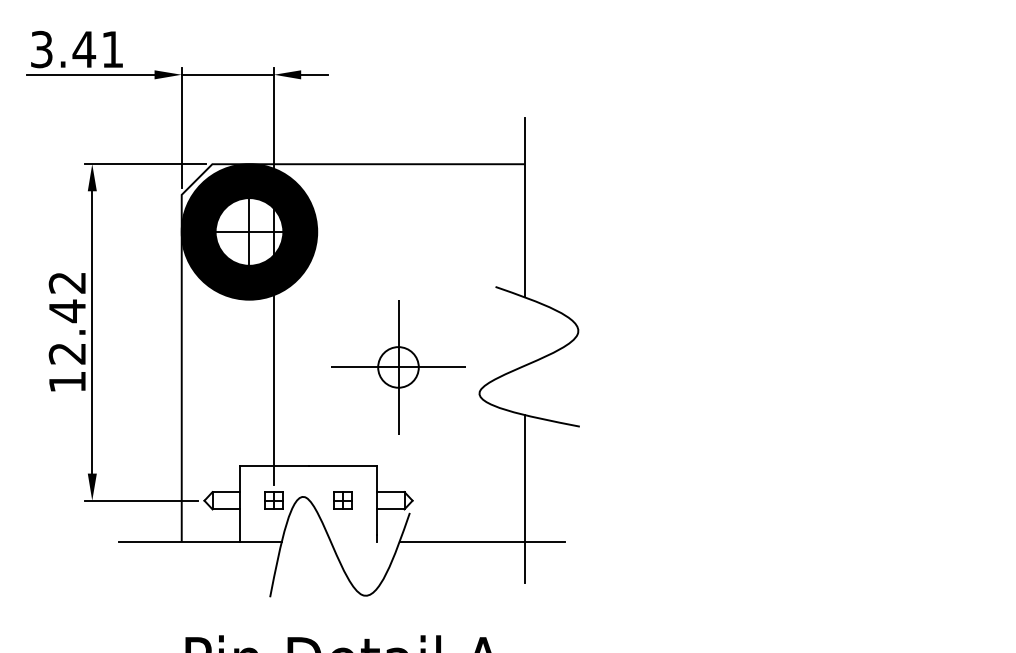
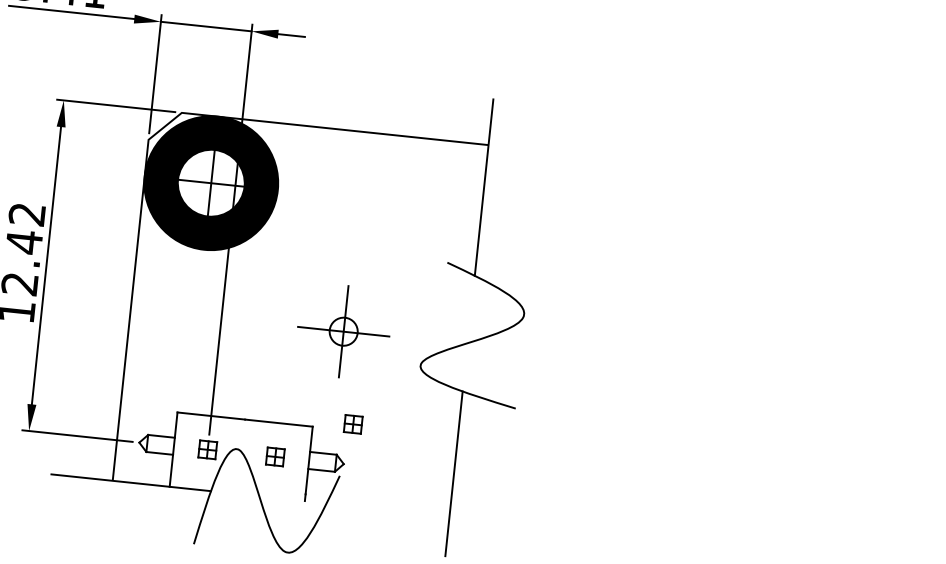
part: (398, 367) -> (343, 331), size x0.7
part: (417, 459) -> (352, 424), added
line: (482, 542) -> (408, 512), removed

